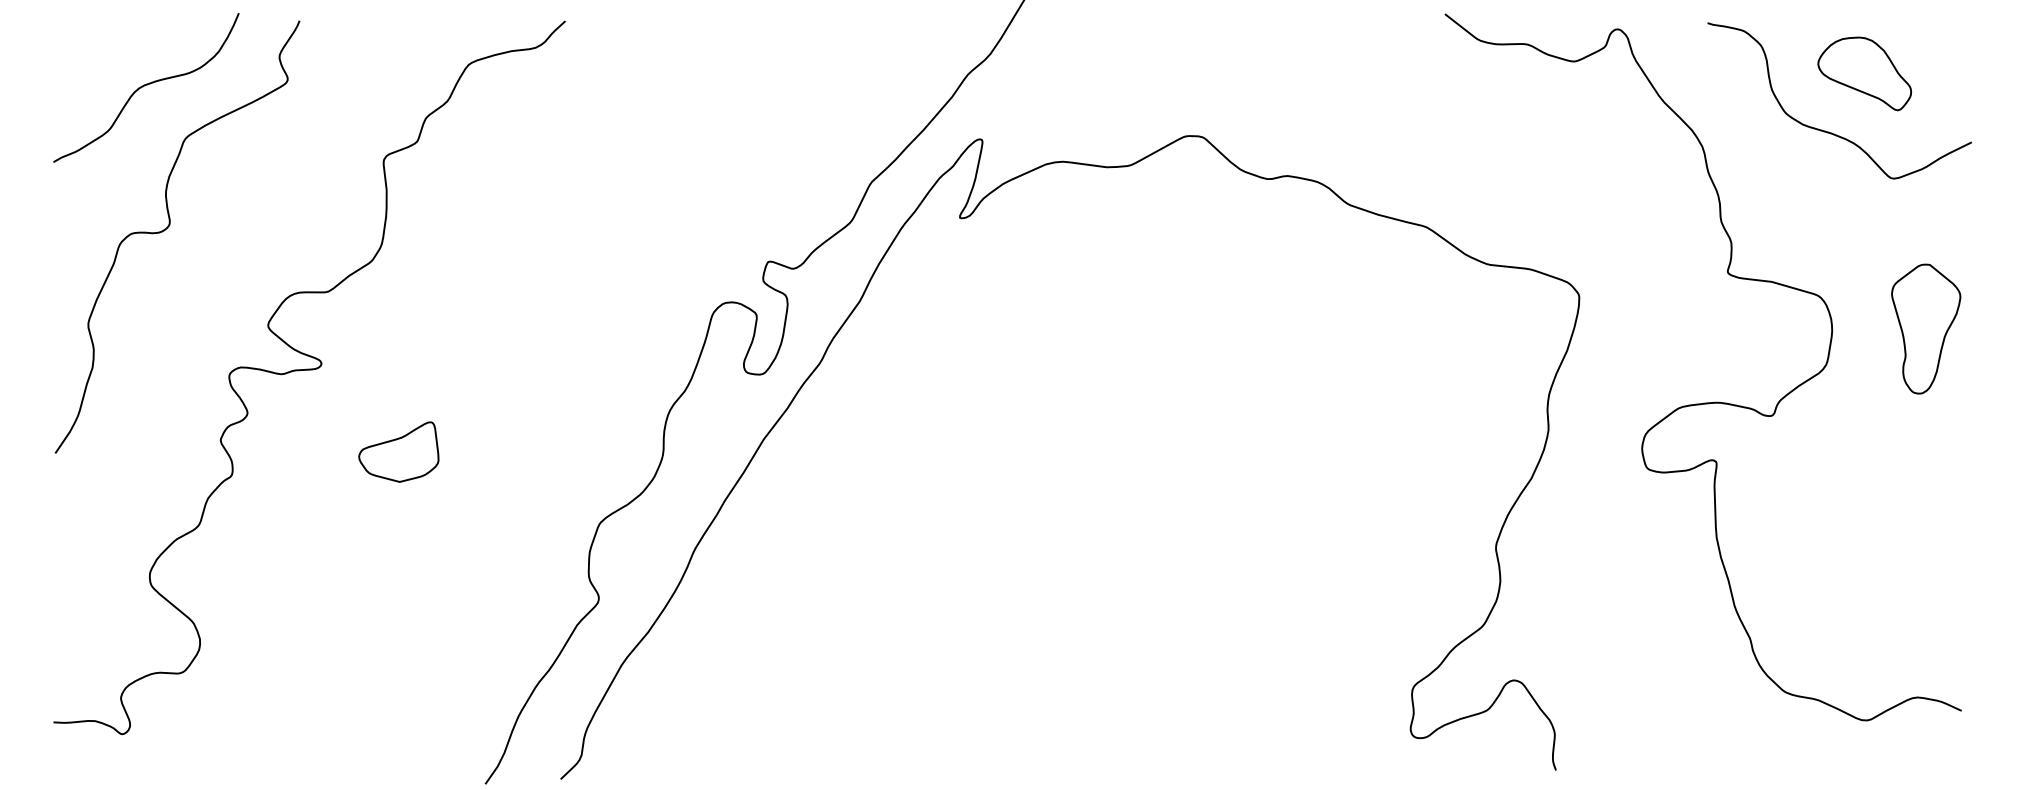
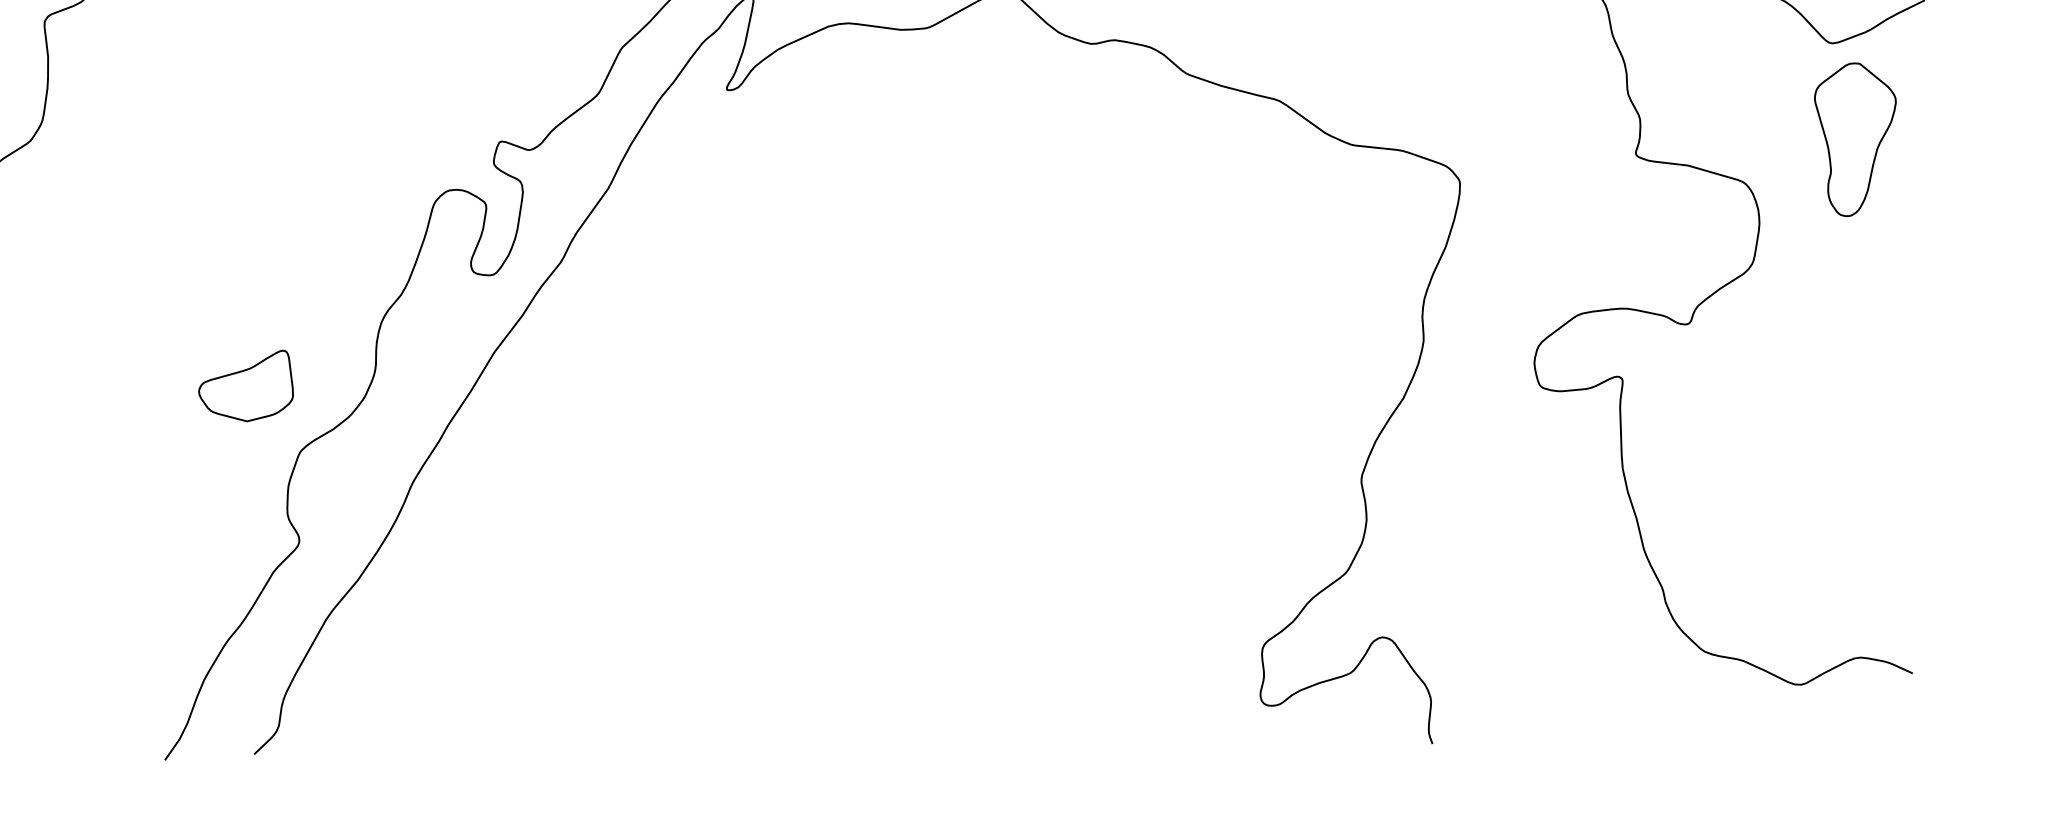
part: (1926, 328) -> (1855, 139), moved
part: (398, 451) -> (245, 385), moved

